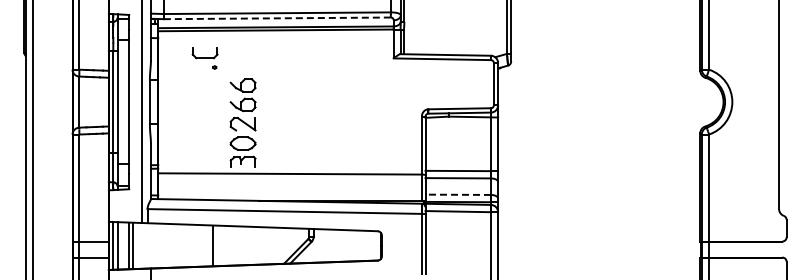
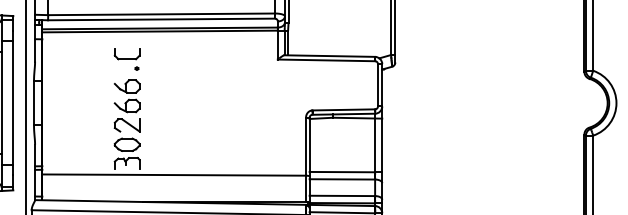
line: (276, 18) -> (160, 19), dashed -> solid
part: (204, 58) -> (126, 59), moved
line: (458, 194) -> (342, 195), dashed -> solid

